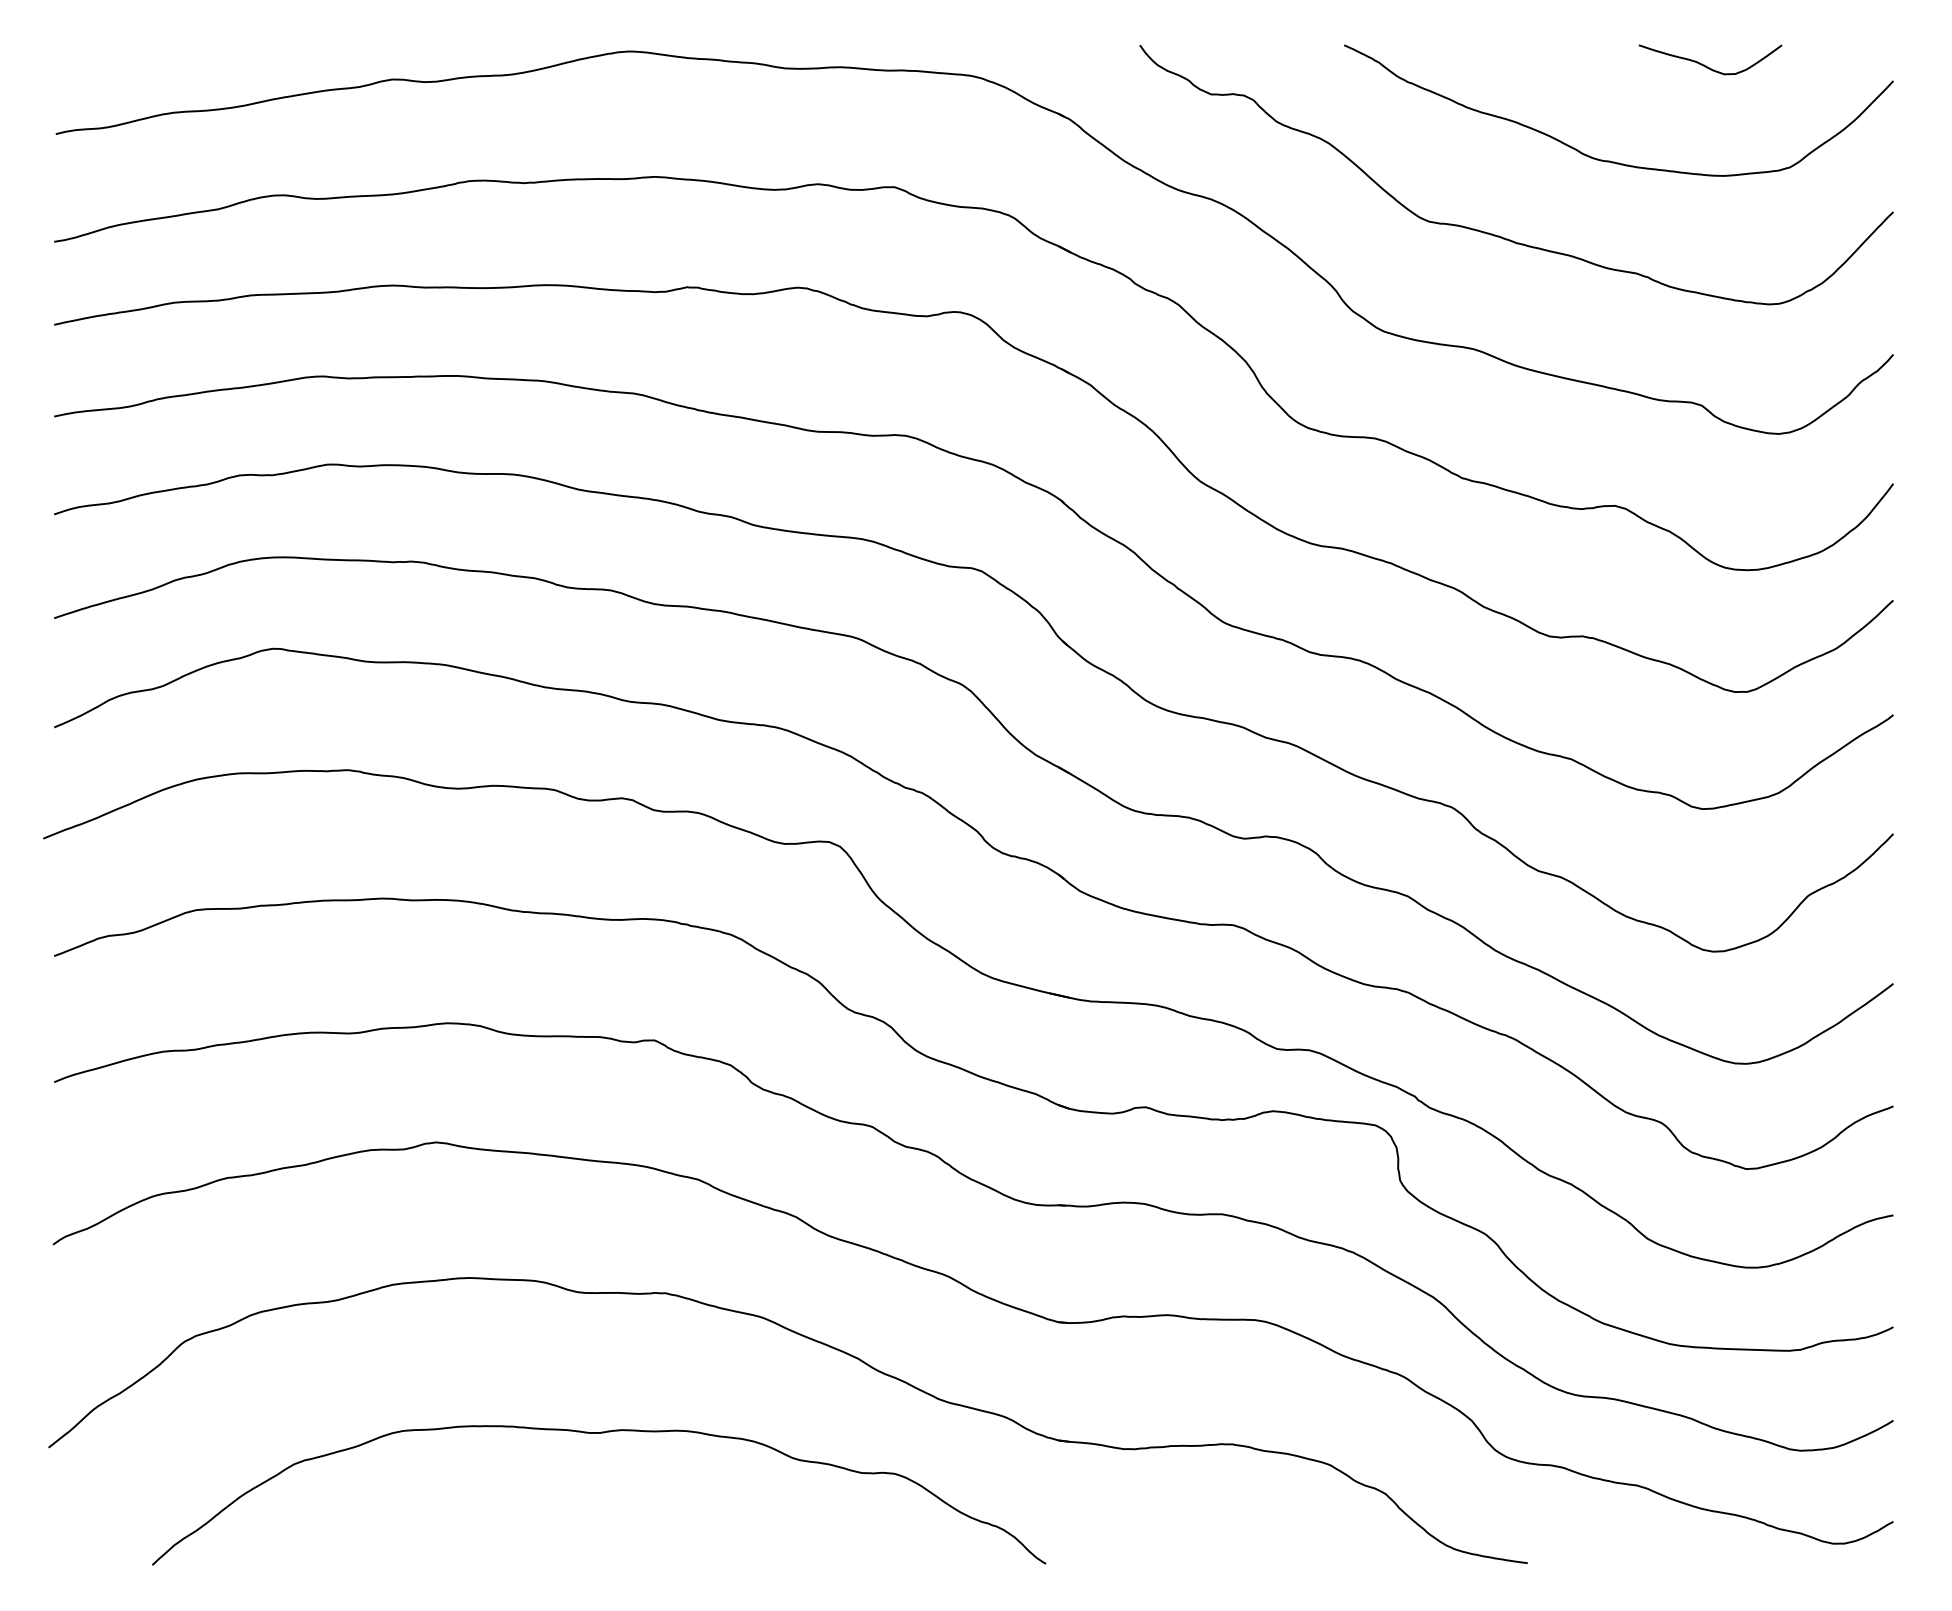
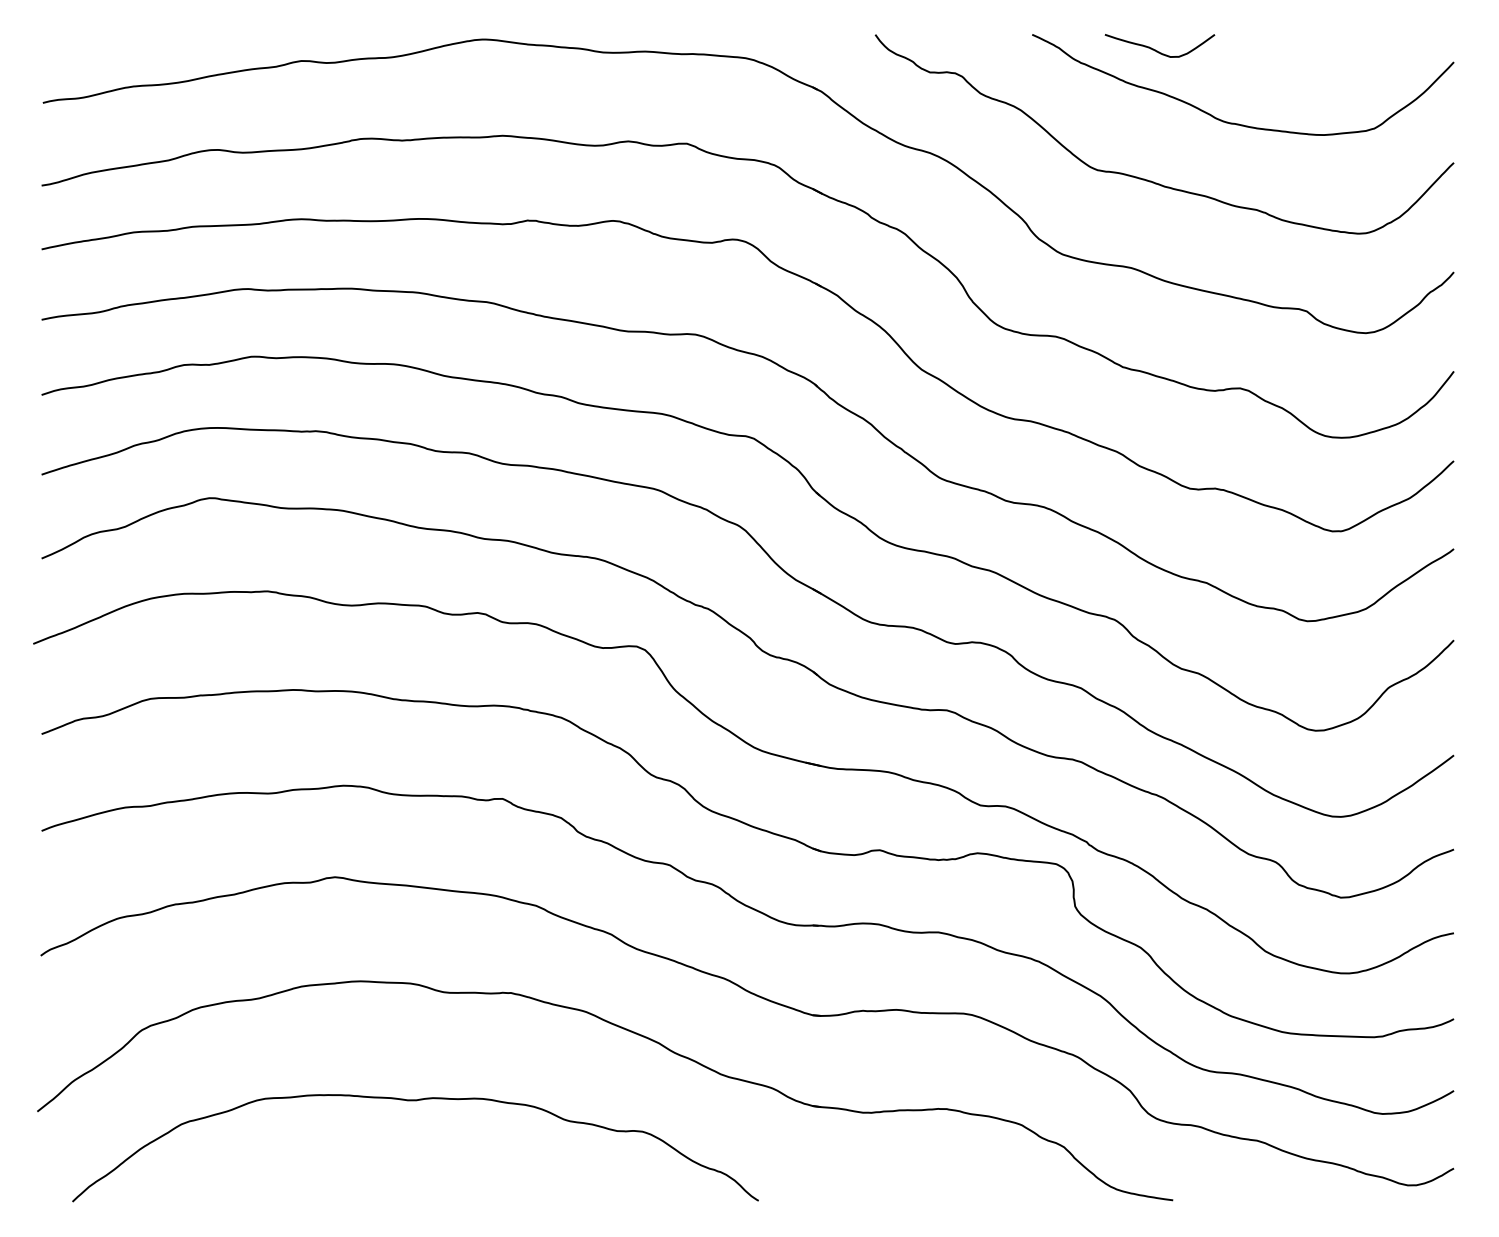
curve: (1706, 65) -> (1156, 50), moved
curve: (599, 1433) -> (415, 1100), moved

